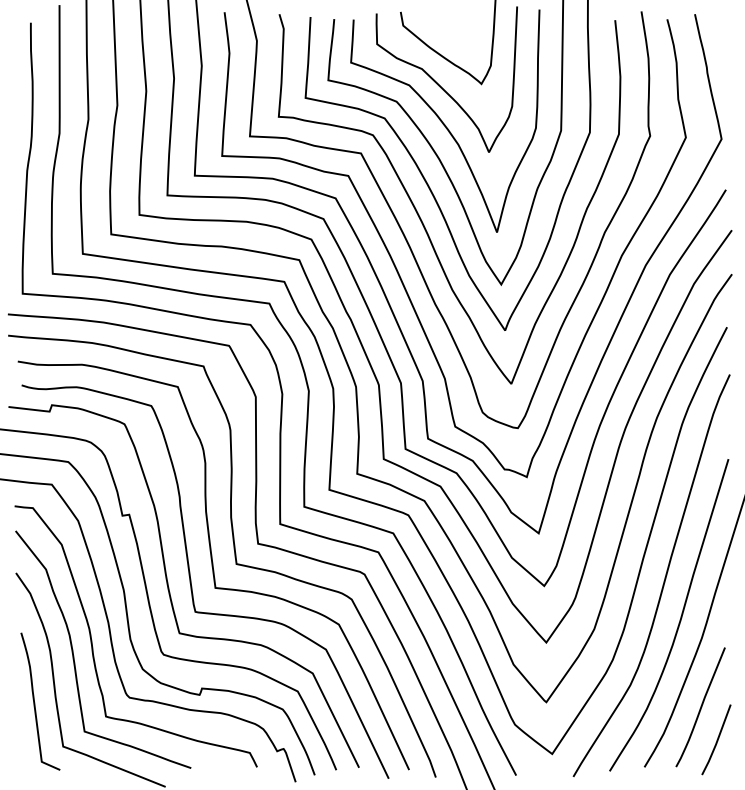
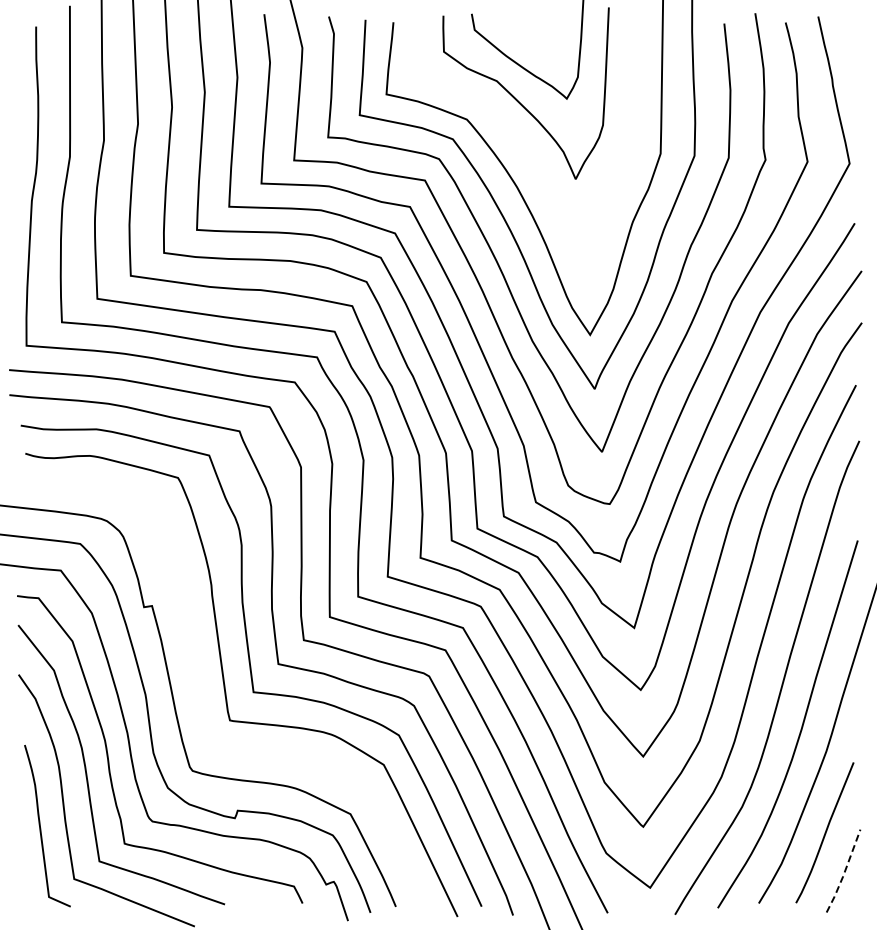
curve: (443, 122) -> (522, 144), removed
curve: (169, 589) -> (199, 693), removed
line: (717, 741) -> (844, 872), solid -> dashed

